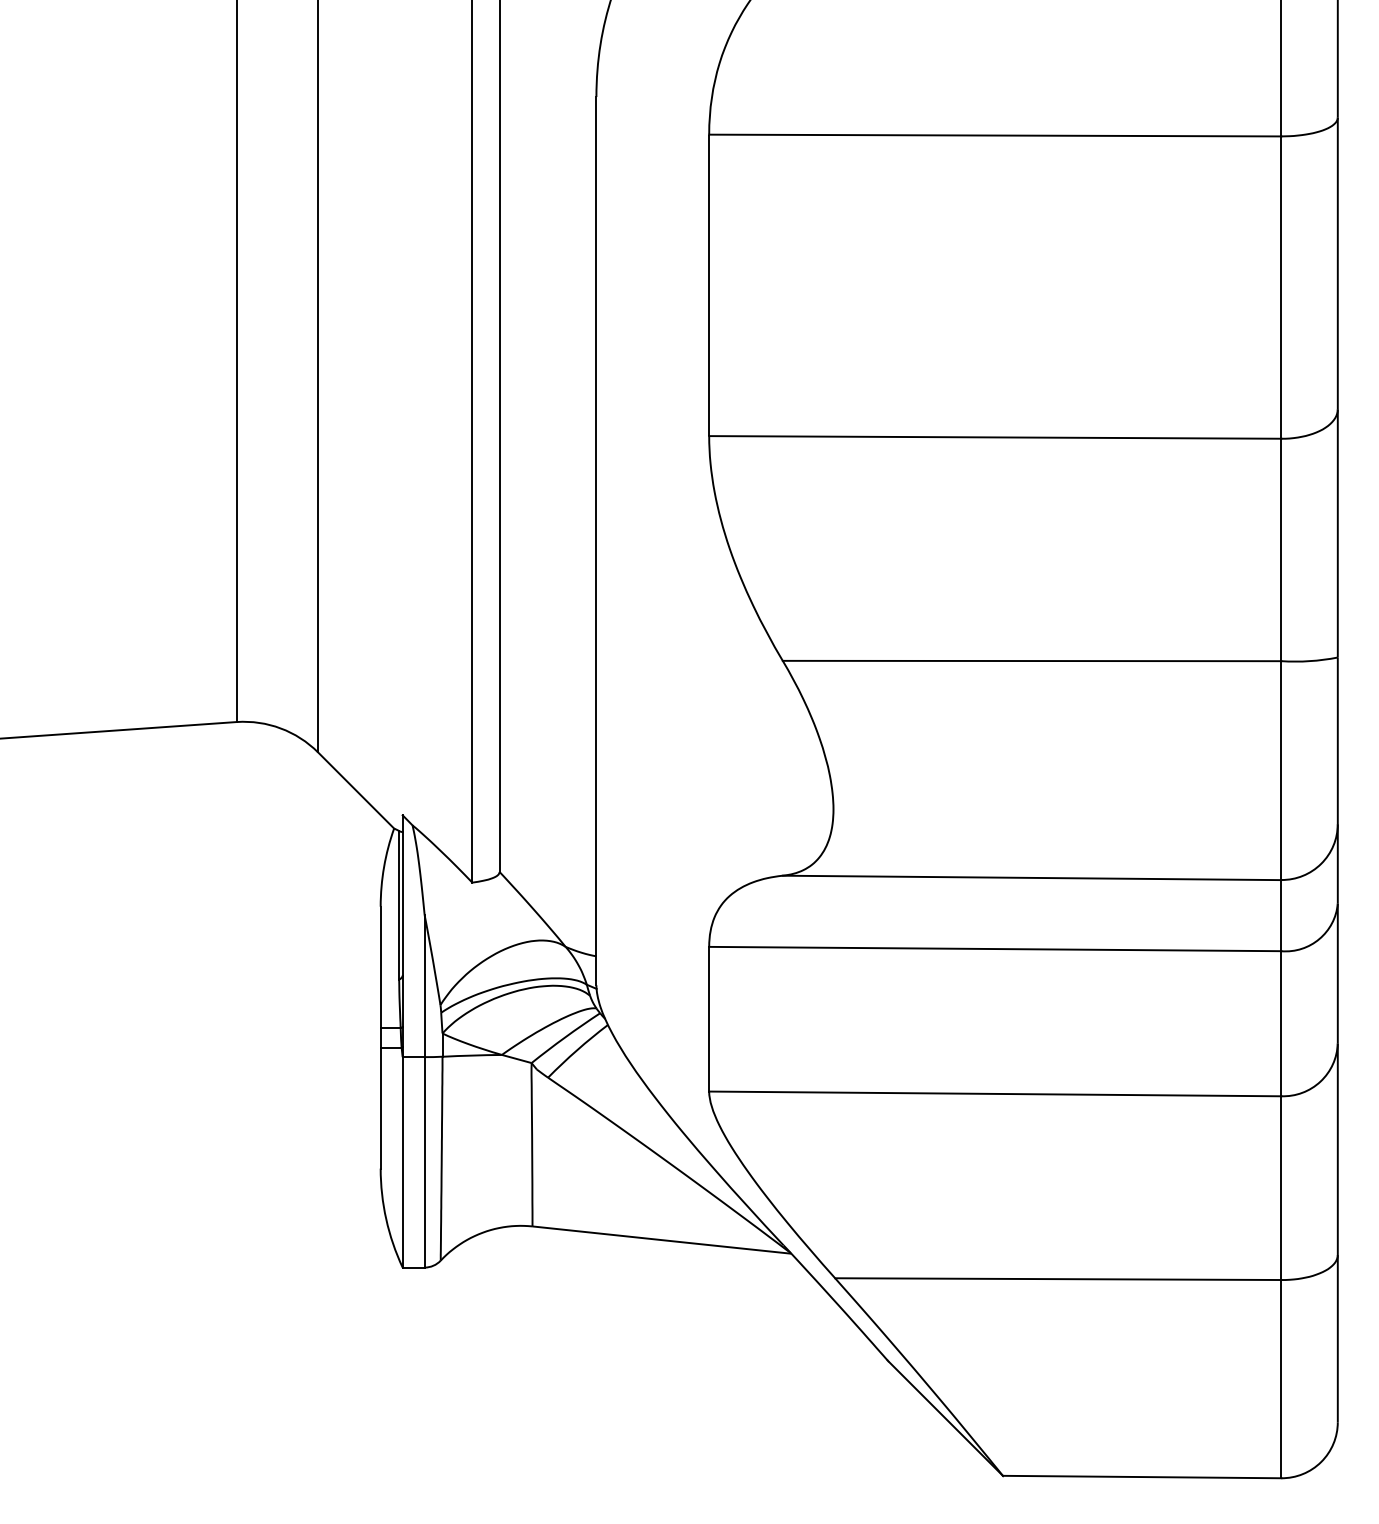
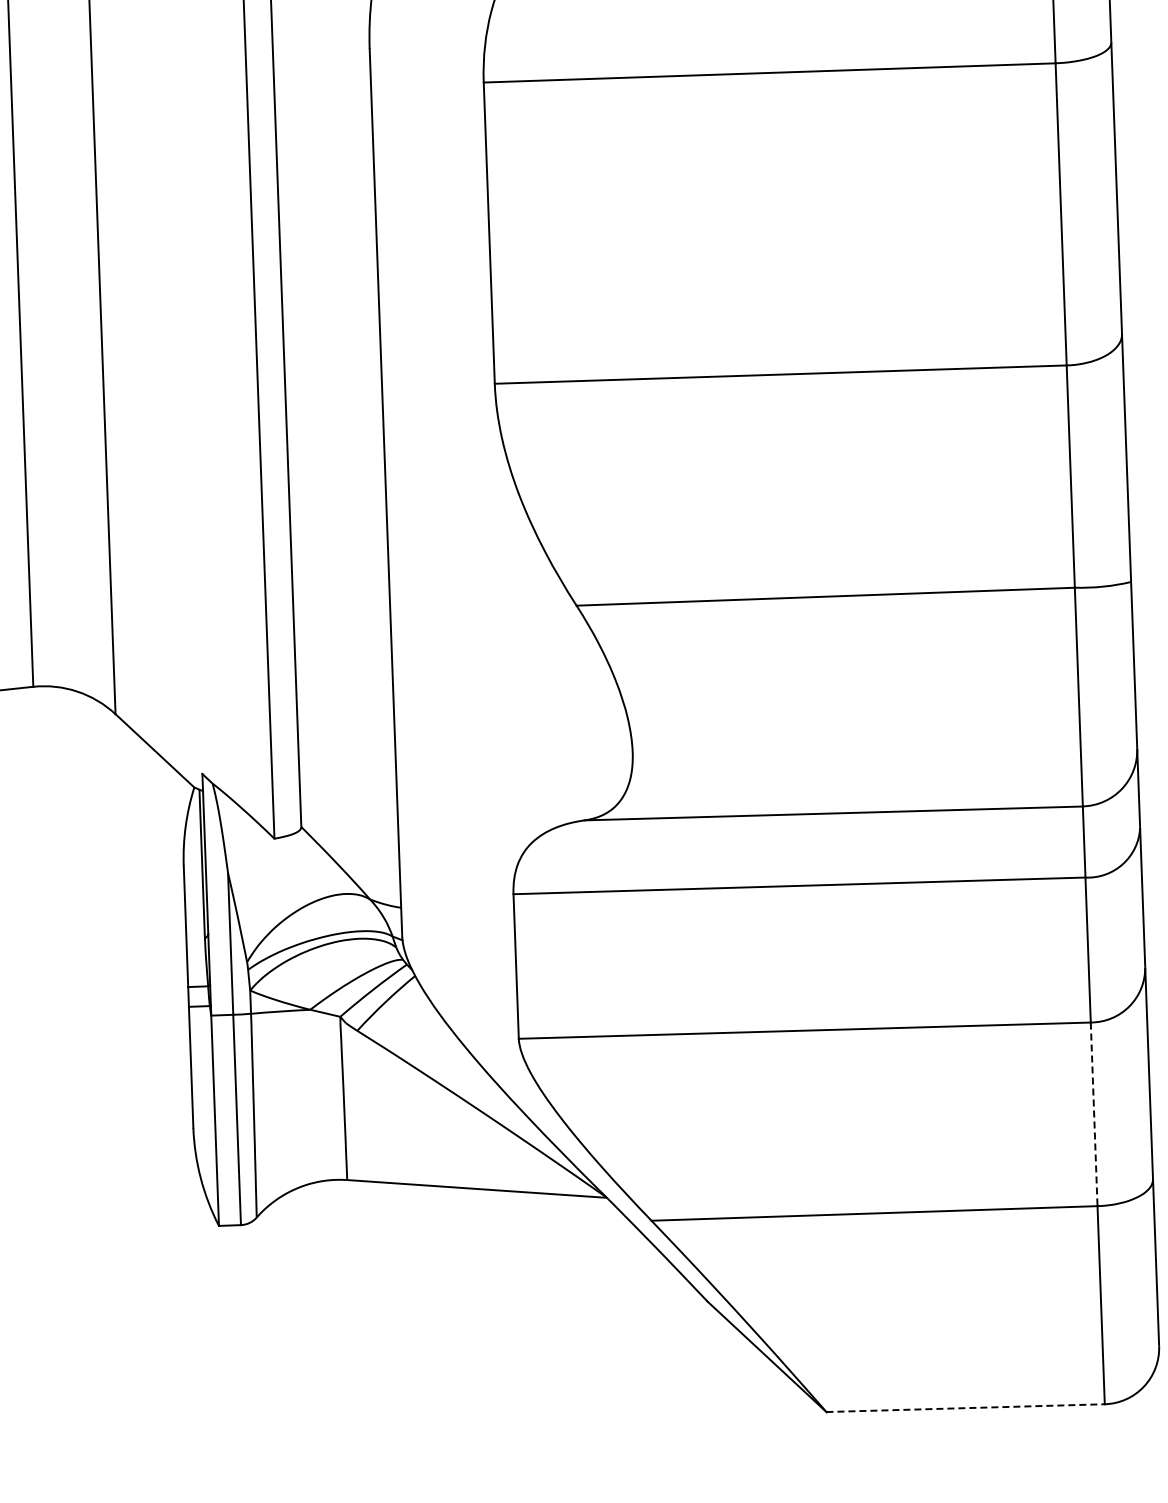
line: (1281, 1188) -> (1094, 1114), solid -> dashed
line: (1142, 1477) -> (965, 1408), solid -> dashed

